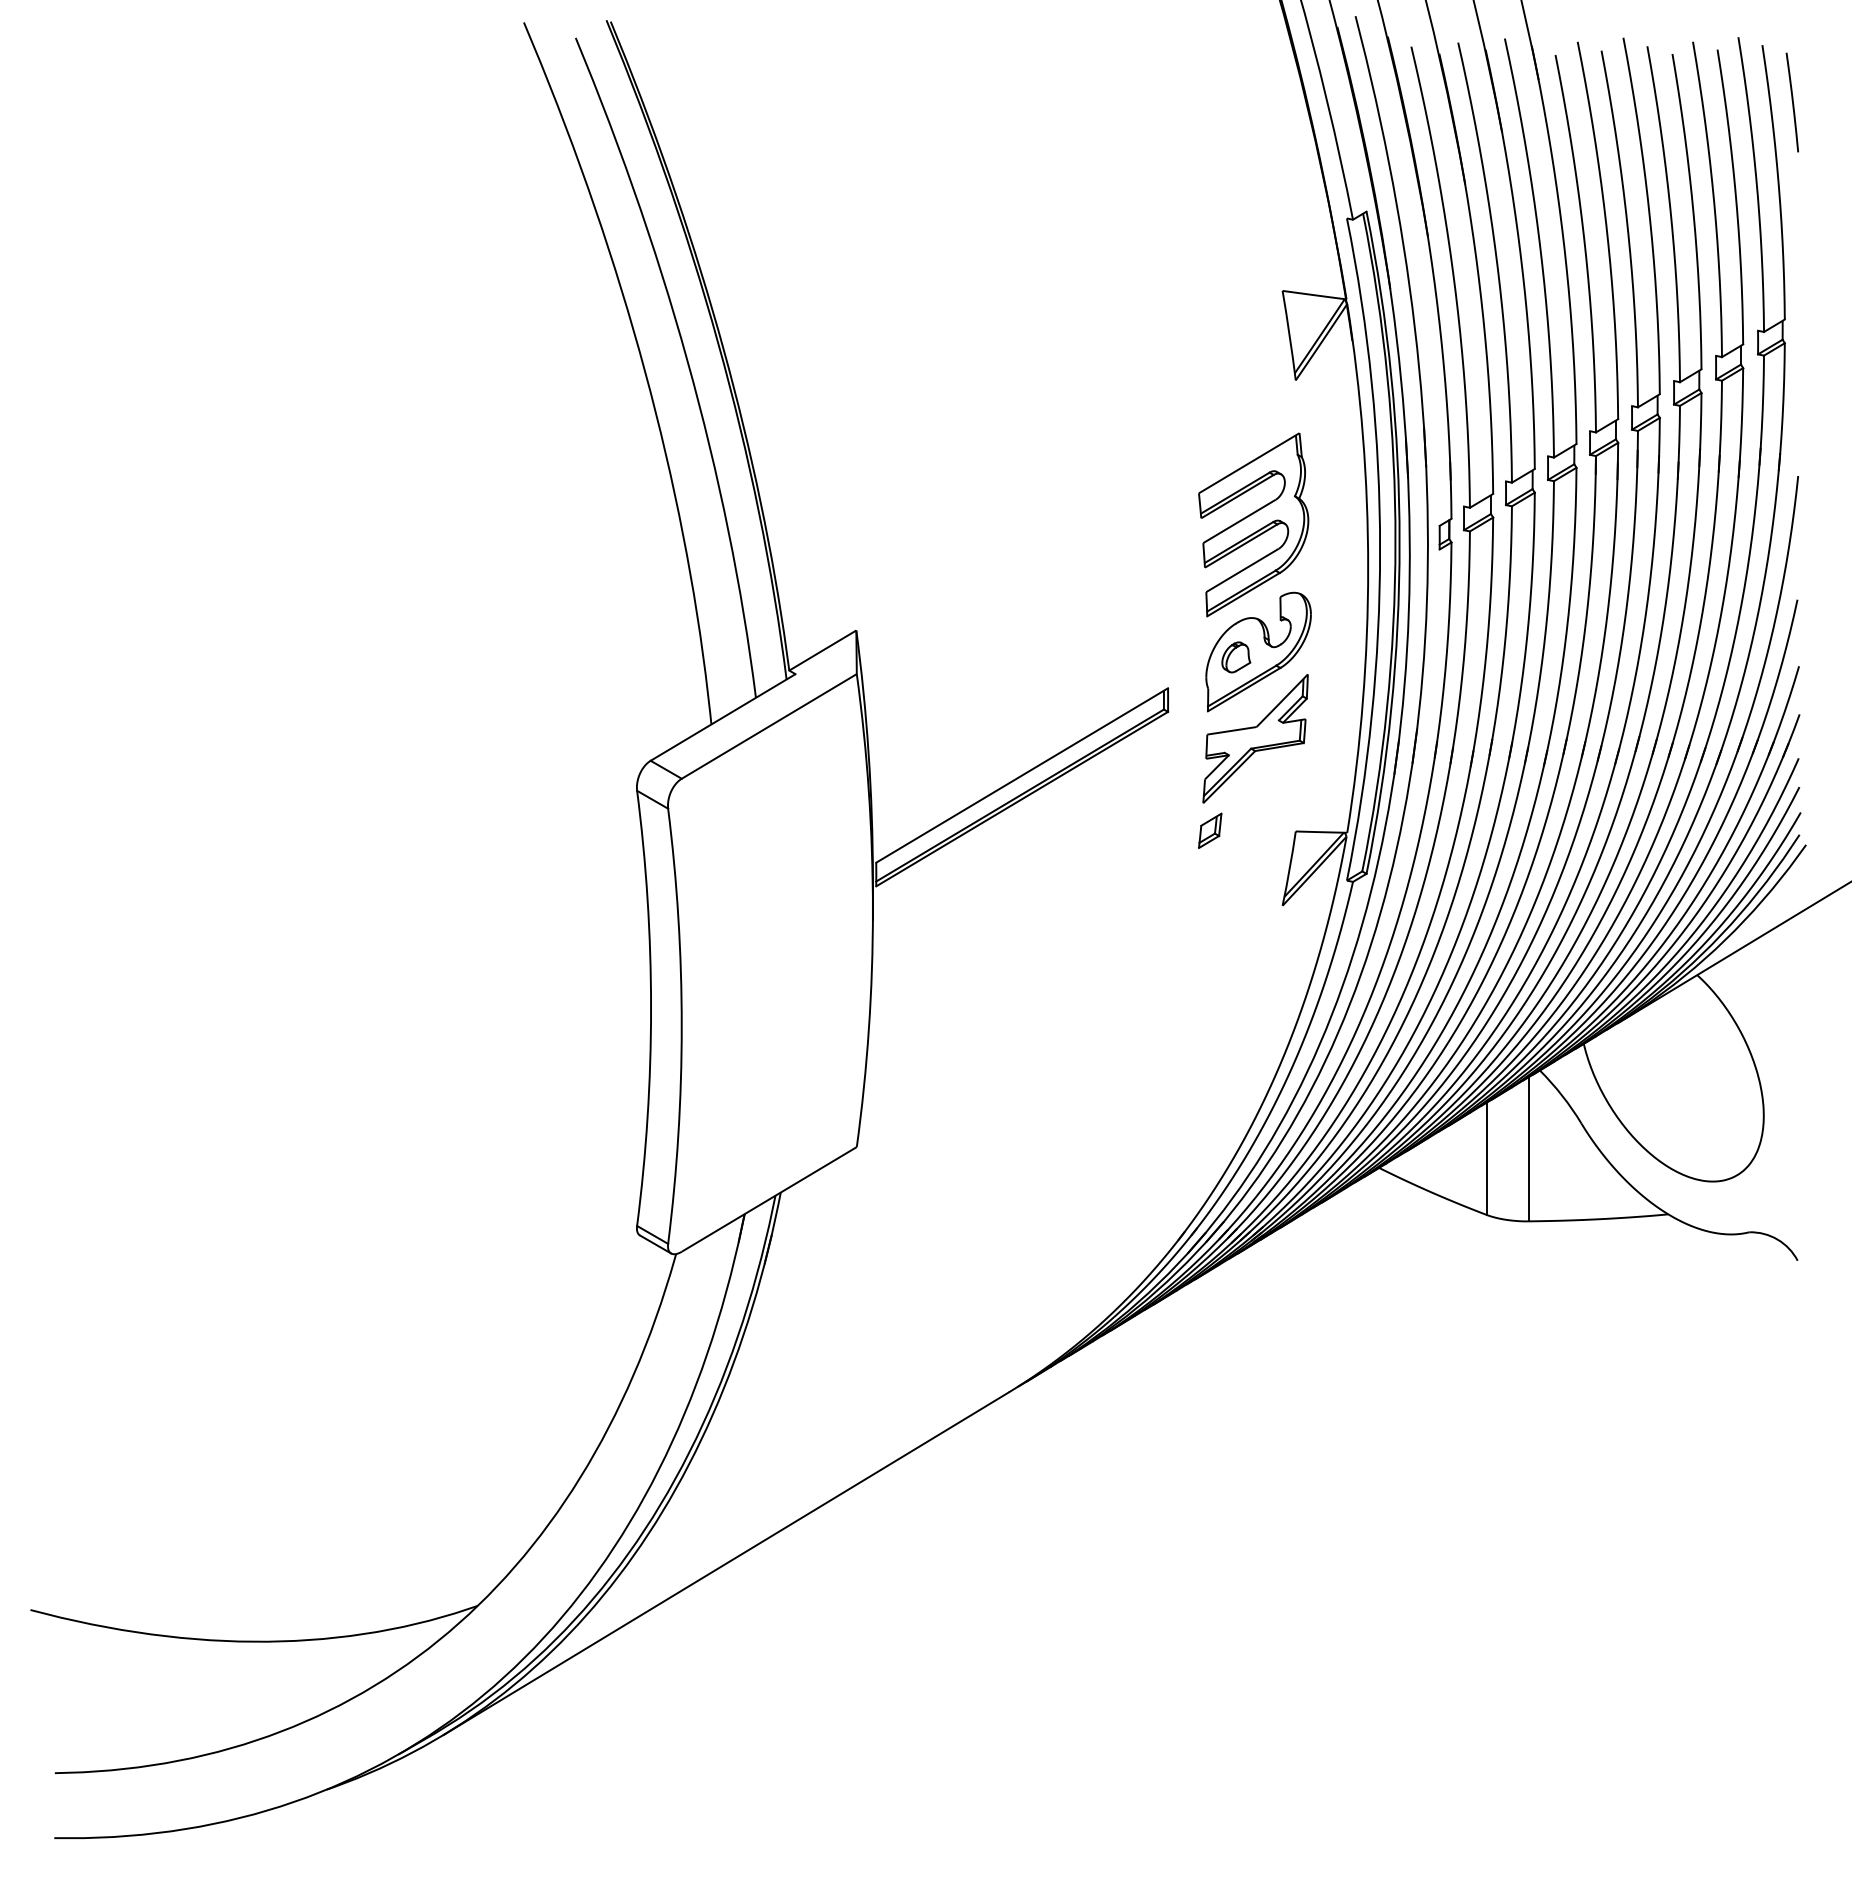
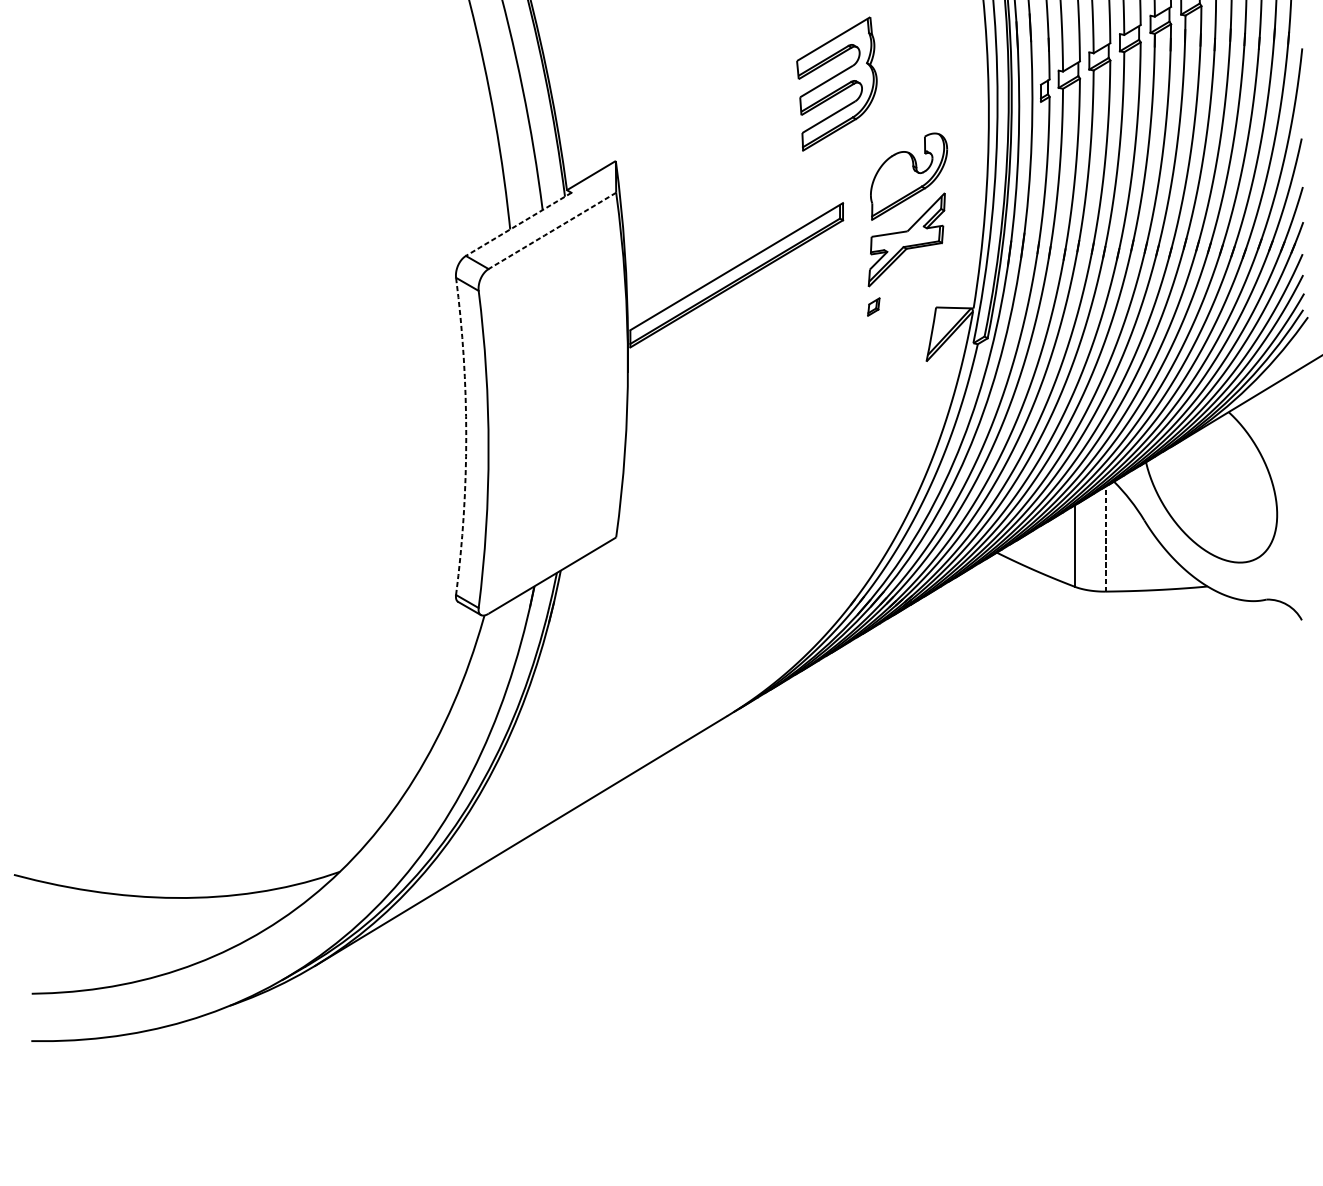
part: (1253, 524) -> (836, 83), moved
part: (1236, 657) -> (892, 180), removed
line: (722, 718) -> (518, 225), solid -> dashed
line: (769, 726) -> (552, 230), solid -> dashed
part: (1210, 830) -> (873, 306), size x0.7
arc: (651, 1008) -> (466, 436), solid -> dashed
line: (1528, 1148) -> (1105, 538), solid -> dashed

